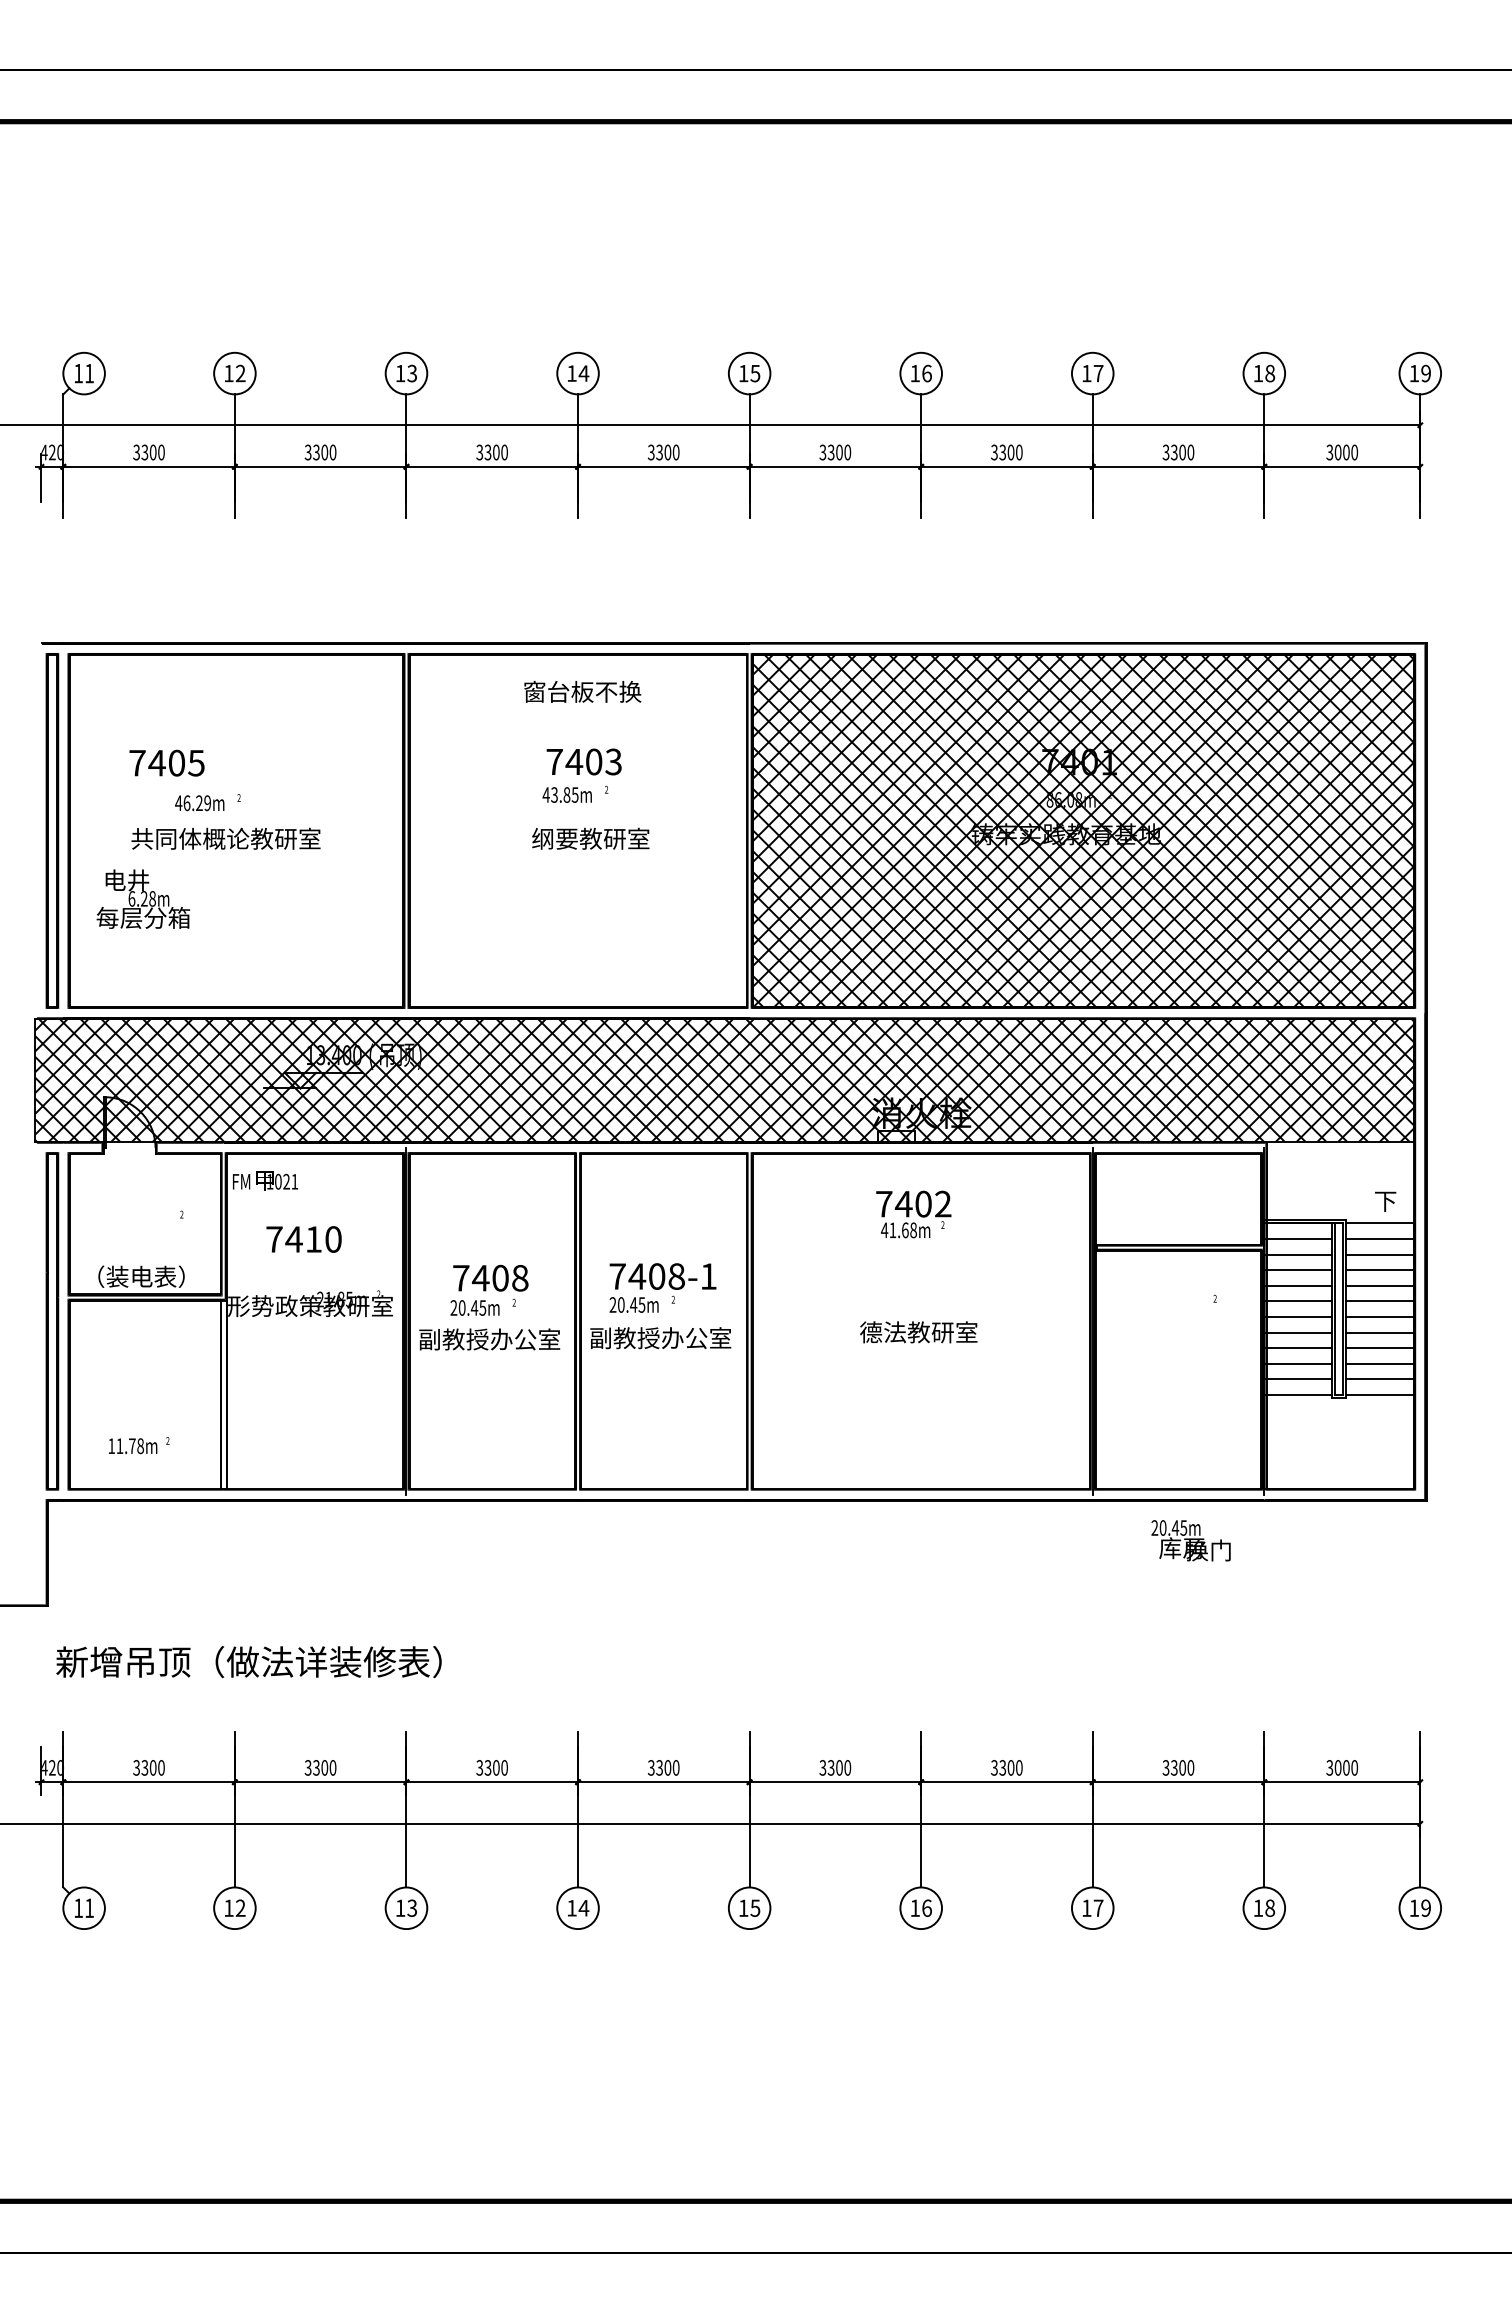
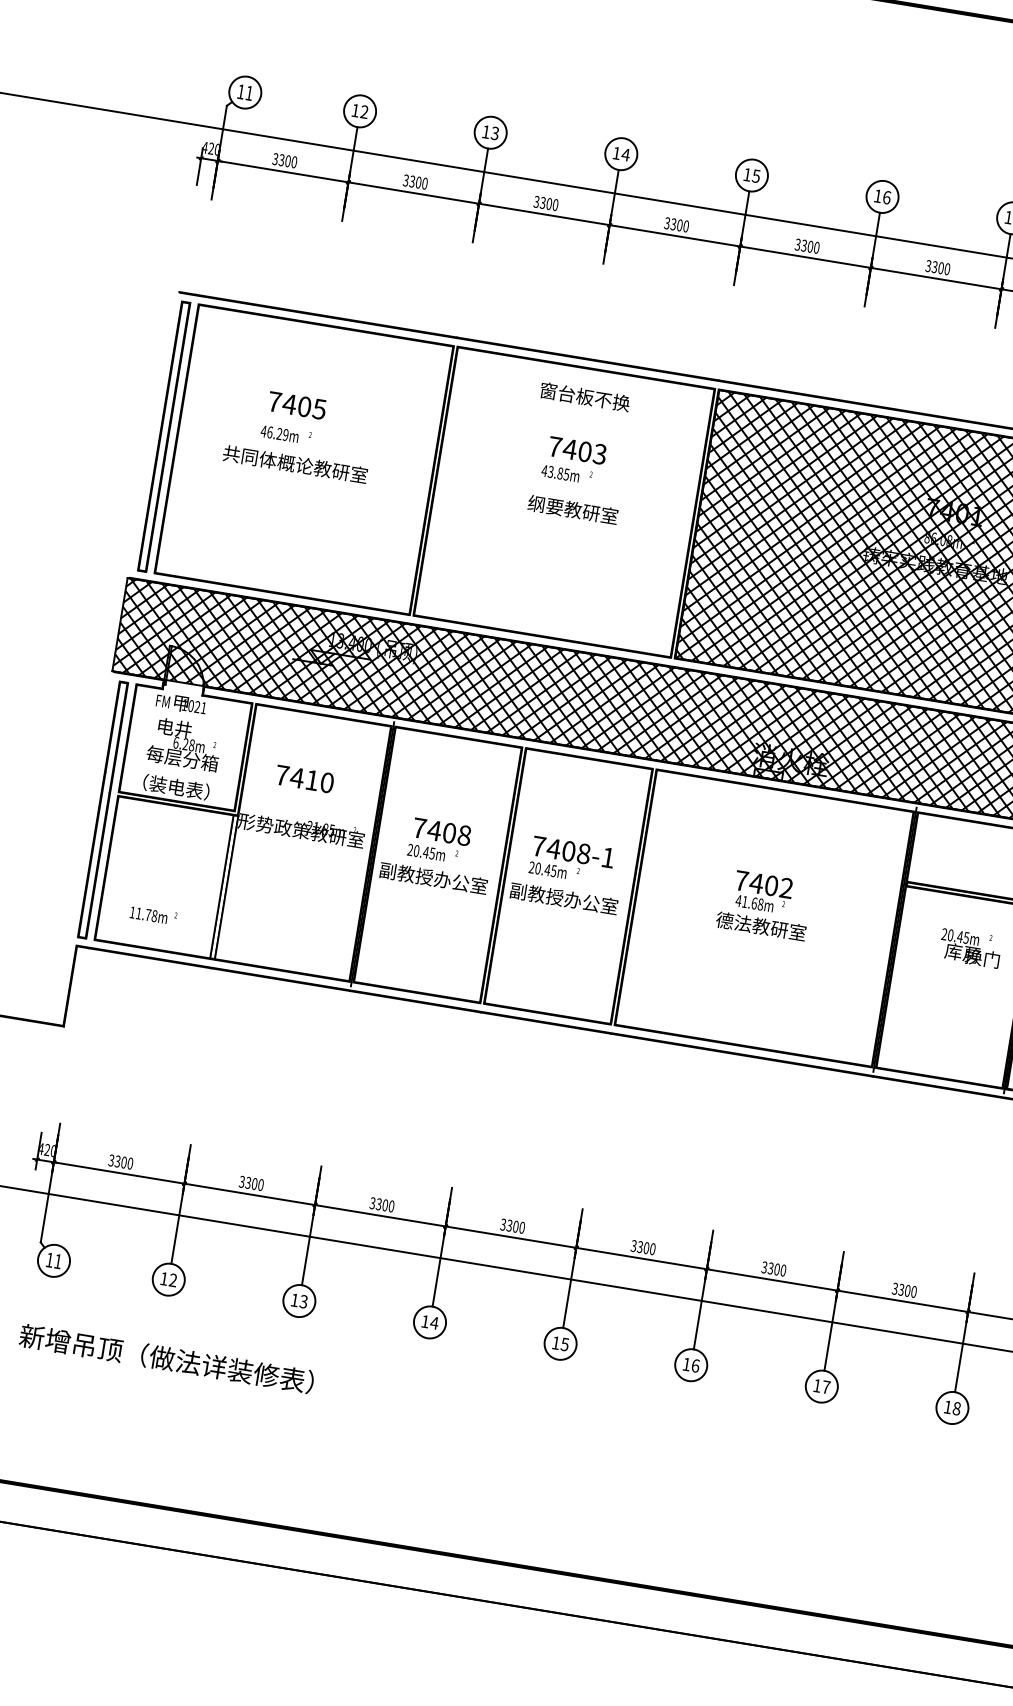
text: (166, 762) -> (296, 405), moved
text: (143, 898) -> (185, 743), moved
text: (265, 1180) -> (181, 703), moved
text: (913, 1214) -> (762, 892), moved
text: (1190, 1540) -> (970, 948), moved
text: (248, 1662) -> (166, 1359), moved

